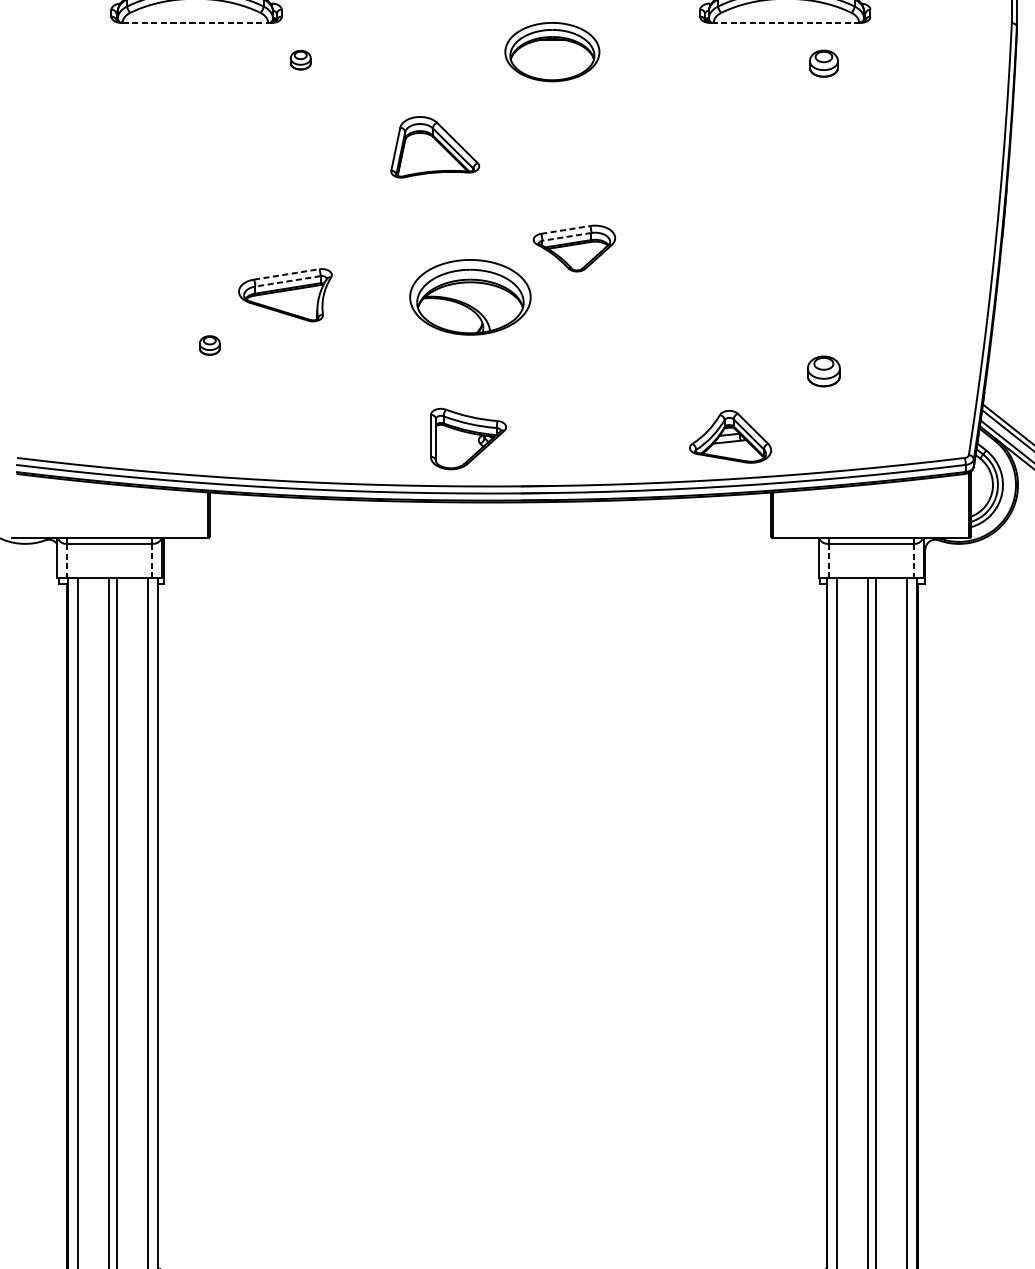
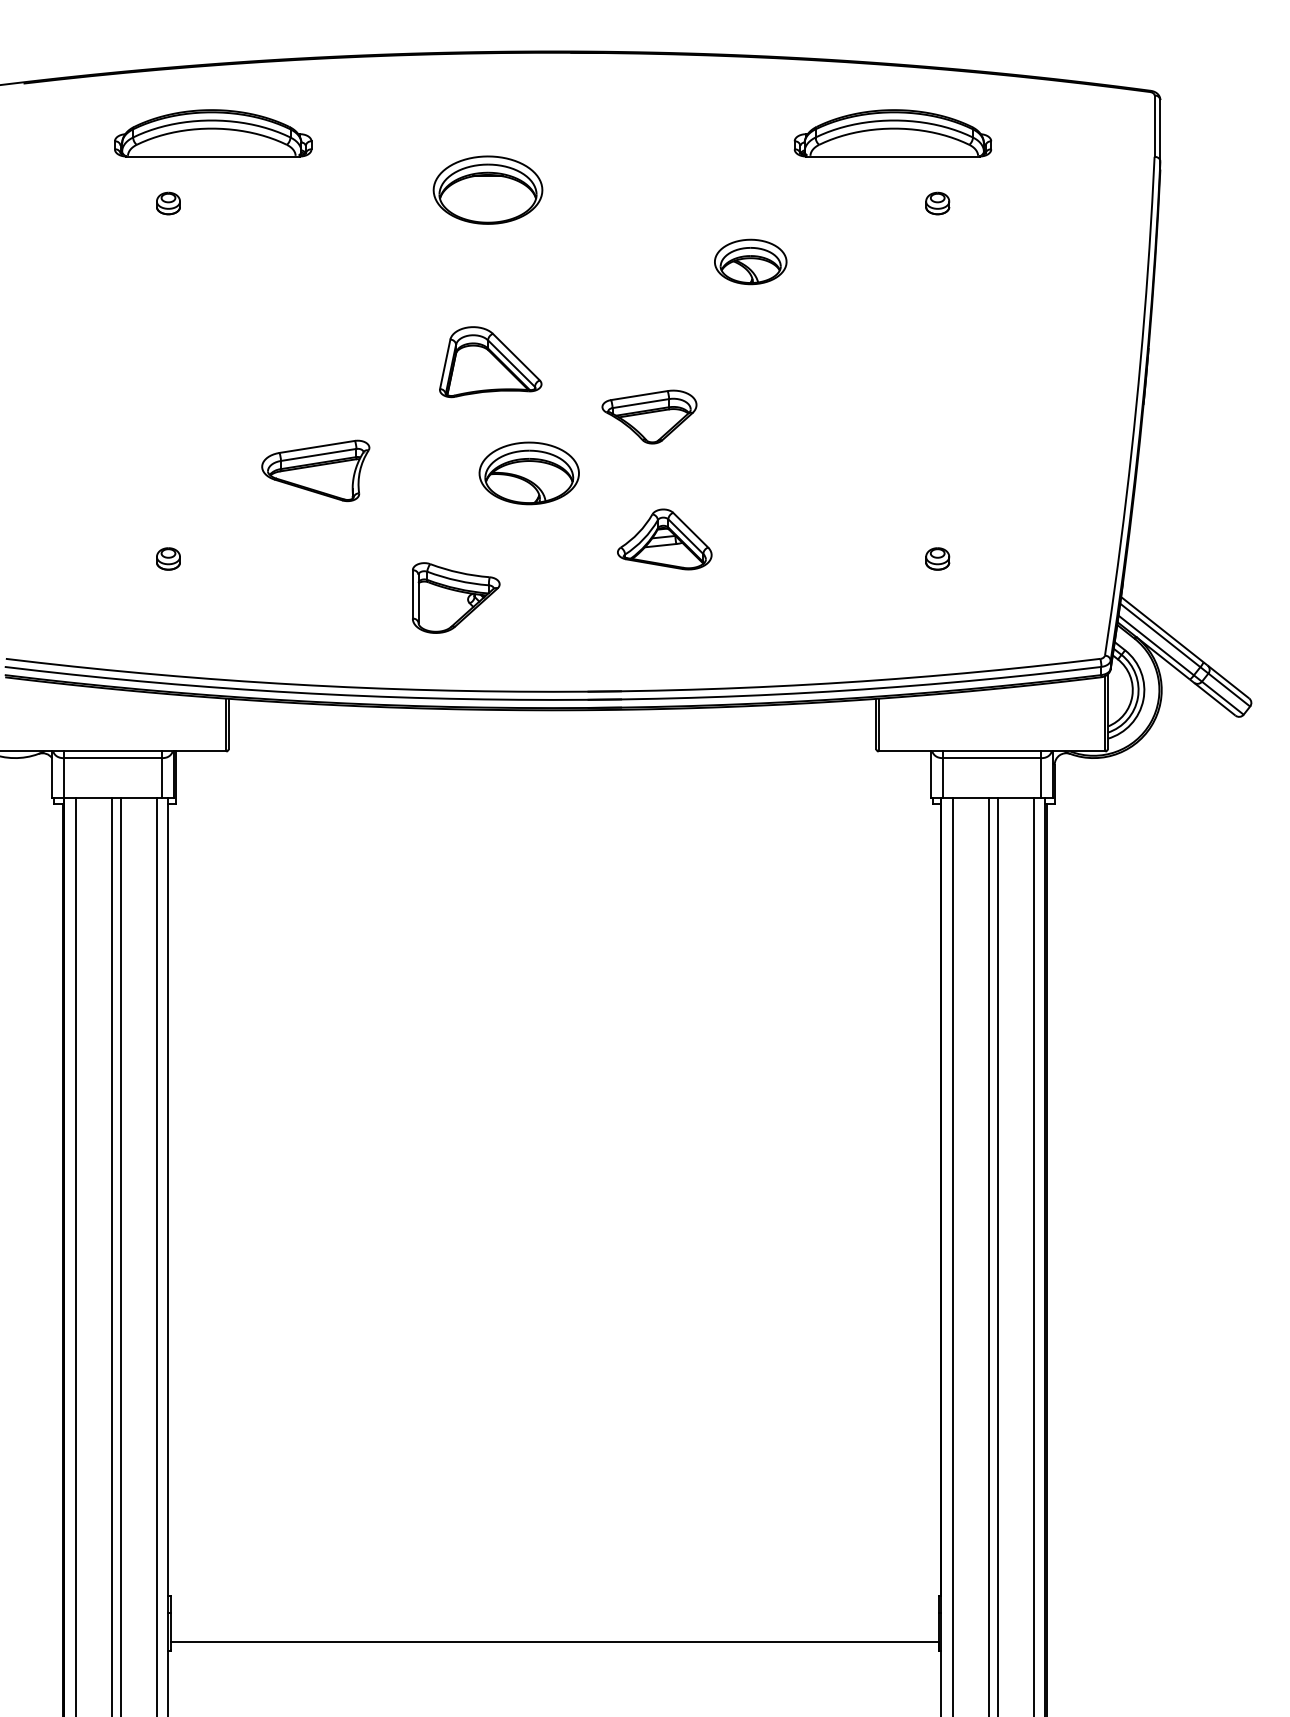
line: (196, 22) -> (213, 156), dashed -> solid
line: (784, 22) -> (892, 156), dashed -> solid
part: (551, 51) -> (487, 189), moved
part: (300, 60) -> (168, 203), moved
part: (823, 63) -> (937, 203), size x0.71
part: (661, 113) -> (750, 261), added
part: (435, 147) -> (490, 362), moved
line: (565, 229) -> (639, 395), dashed -> solid
line: (566, 236) -> (640, 403), dashed -> solid
line: (286, 274) -> (317, 446), dashed -> solid
line: (287, 281) -> (318, 455), dashed -> solid
part: (469, 297) -> (528, 473), size x0.71
part: (209, 345) -> (168, 558), moved
part: (823, 371) -> (937, 558), size x0.62
part: (730, 436) -> (664, 539), moved
part: (468, 438) -> (456, 597), moved
line: (66, 560) -> (63, 777), dashed -> solid
line: (152, 560) -> (162, 777), dashed -> solid
line: (828, 560) -> (942, 777), dashed -> solid
line: (913, 560) -> (1041, 777), dashed -> solid

